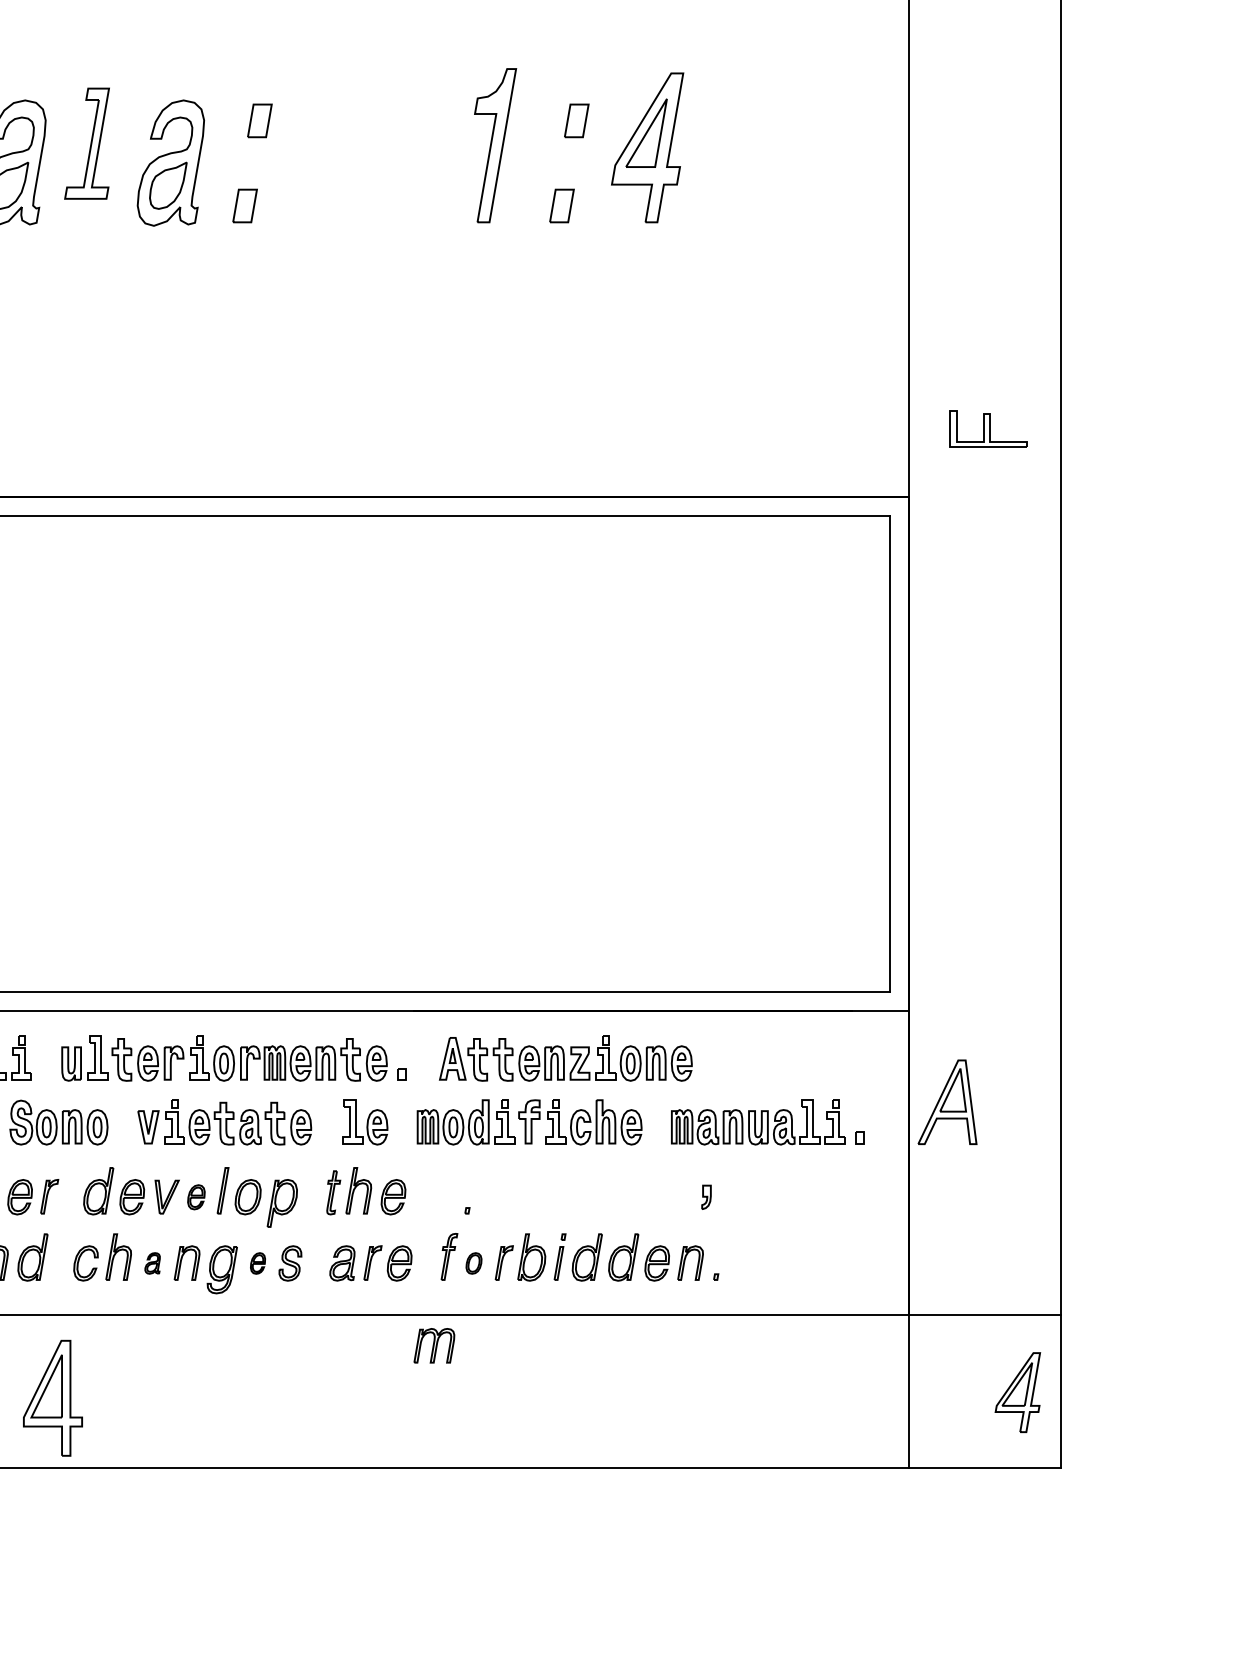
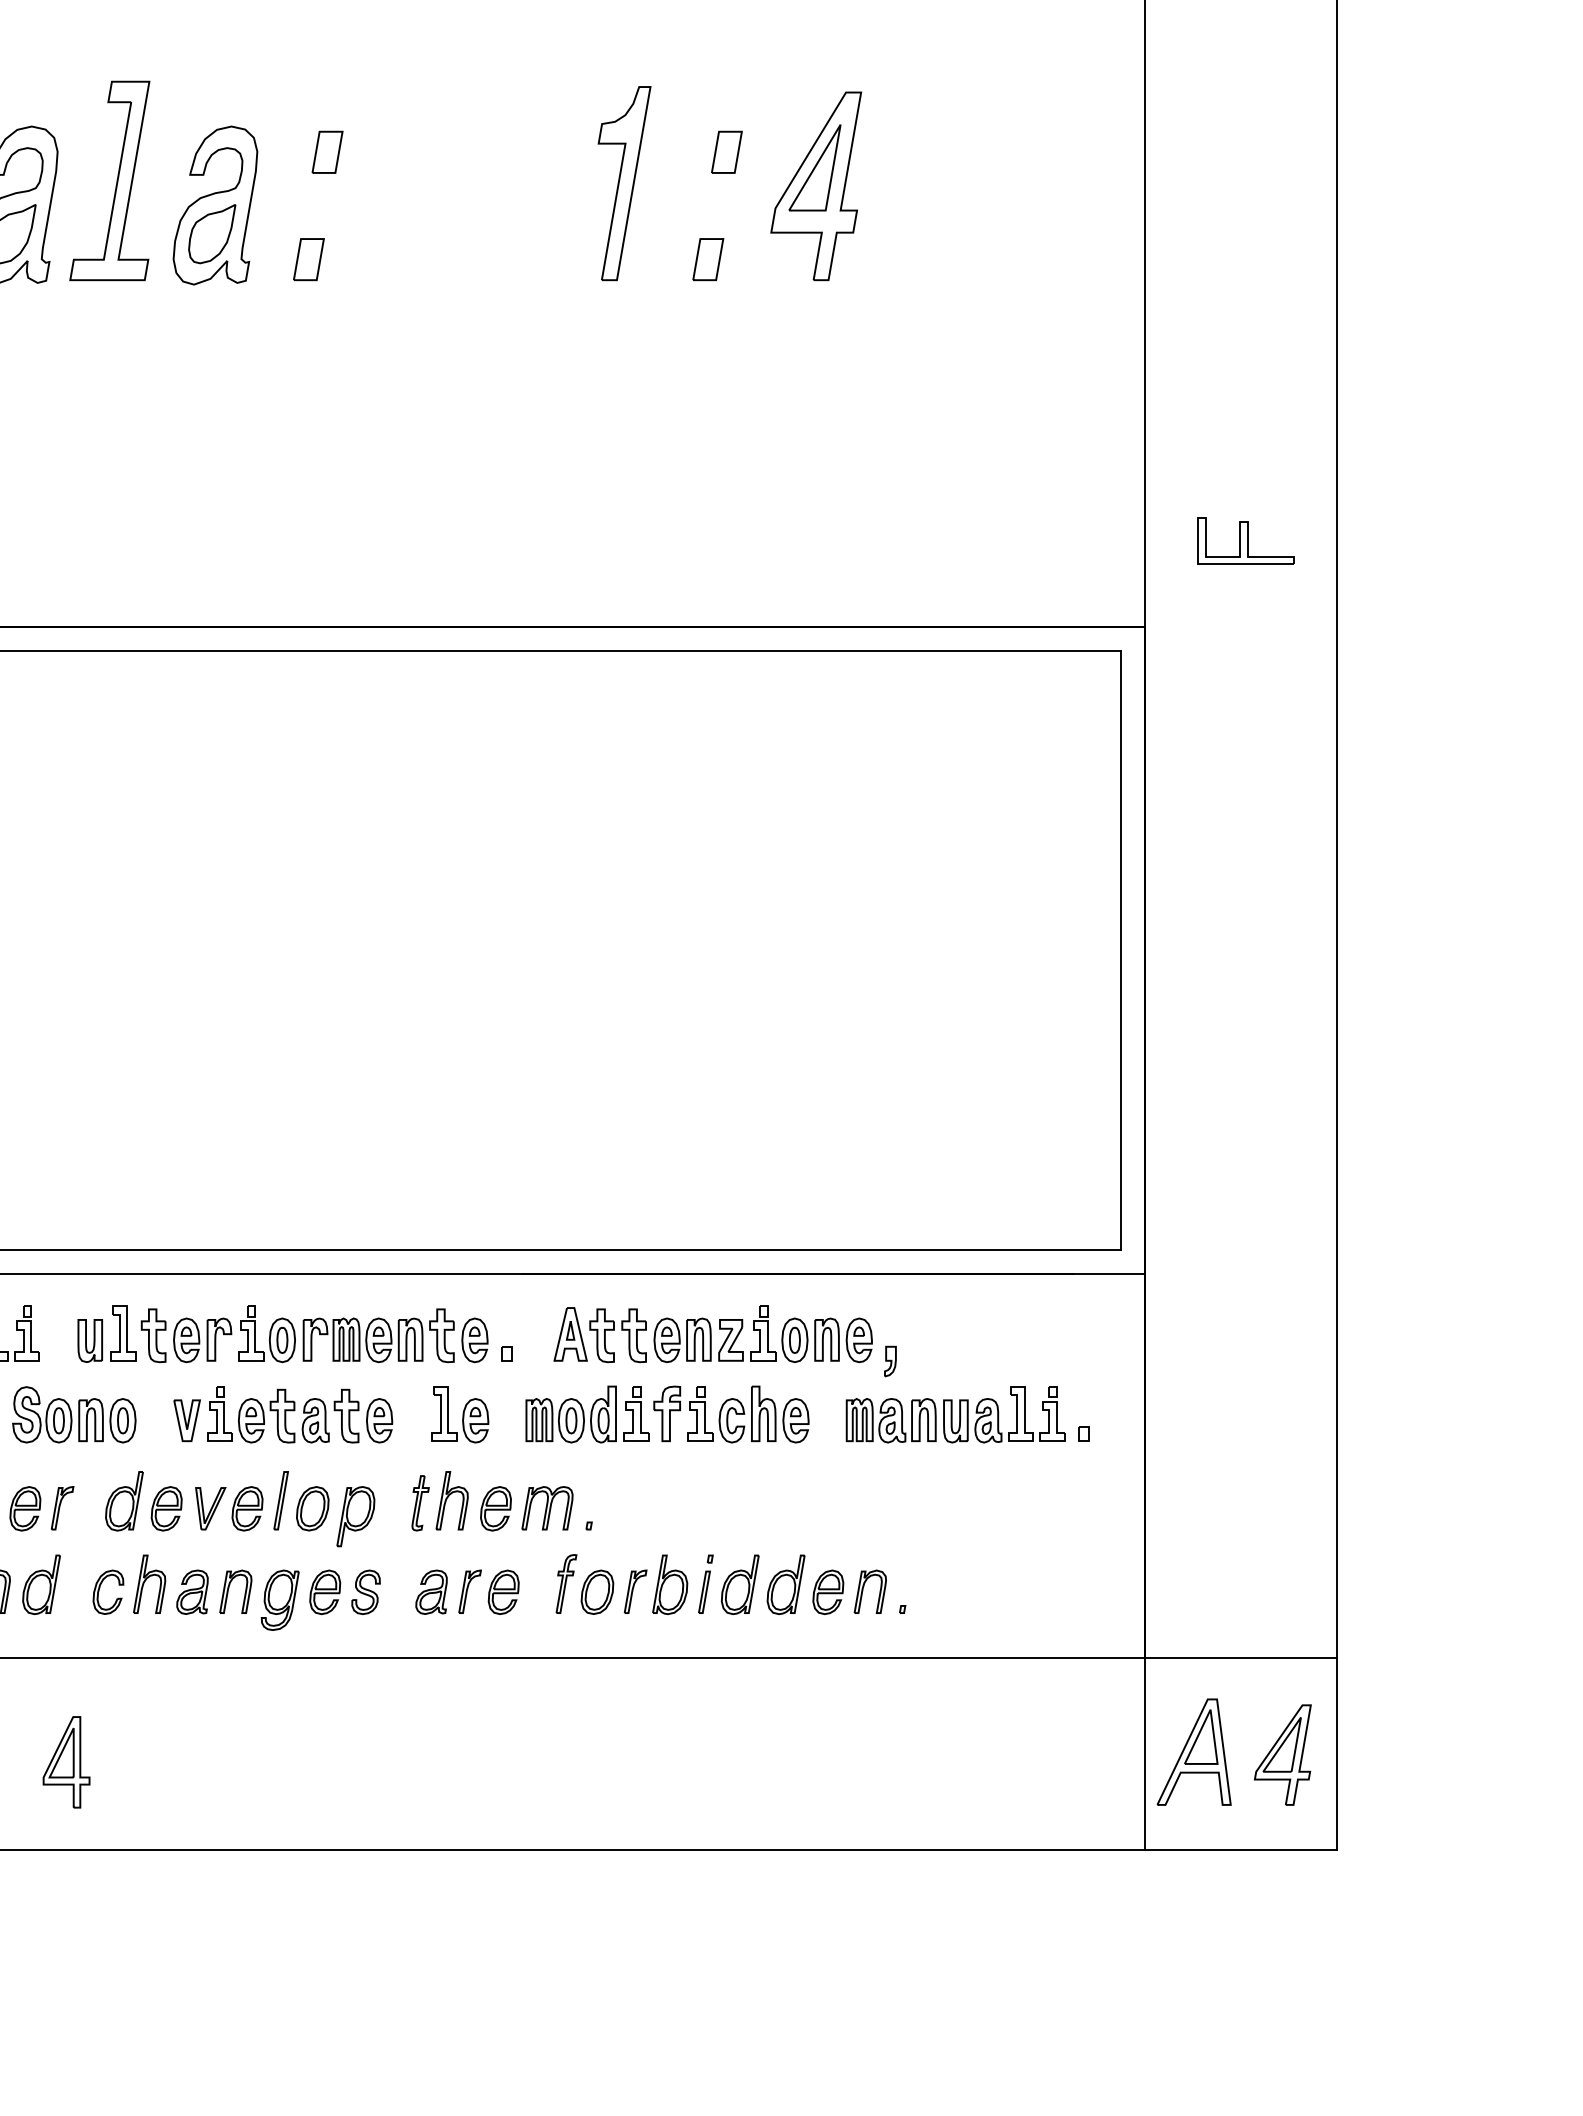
part: (86, 143) -> (109, 180), size x1.43
part: (947, 1101) -> (1194, 1751), moved
part: (706, 1196) -> (890, 1360), moved
part: (196, 1197) -> (247, 1509), size x1.43
part: (152, 1263) -> (192, 1592), size x1.67
part: (257, 1263) -> (324, 1592), size x1.67
part: (473, 1263) -> (596, 1592), size x1.67
part: (434, 1345) -> (547, 1507), moved
part: (52, 1398) -> (66, 1762), size x0.62

